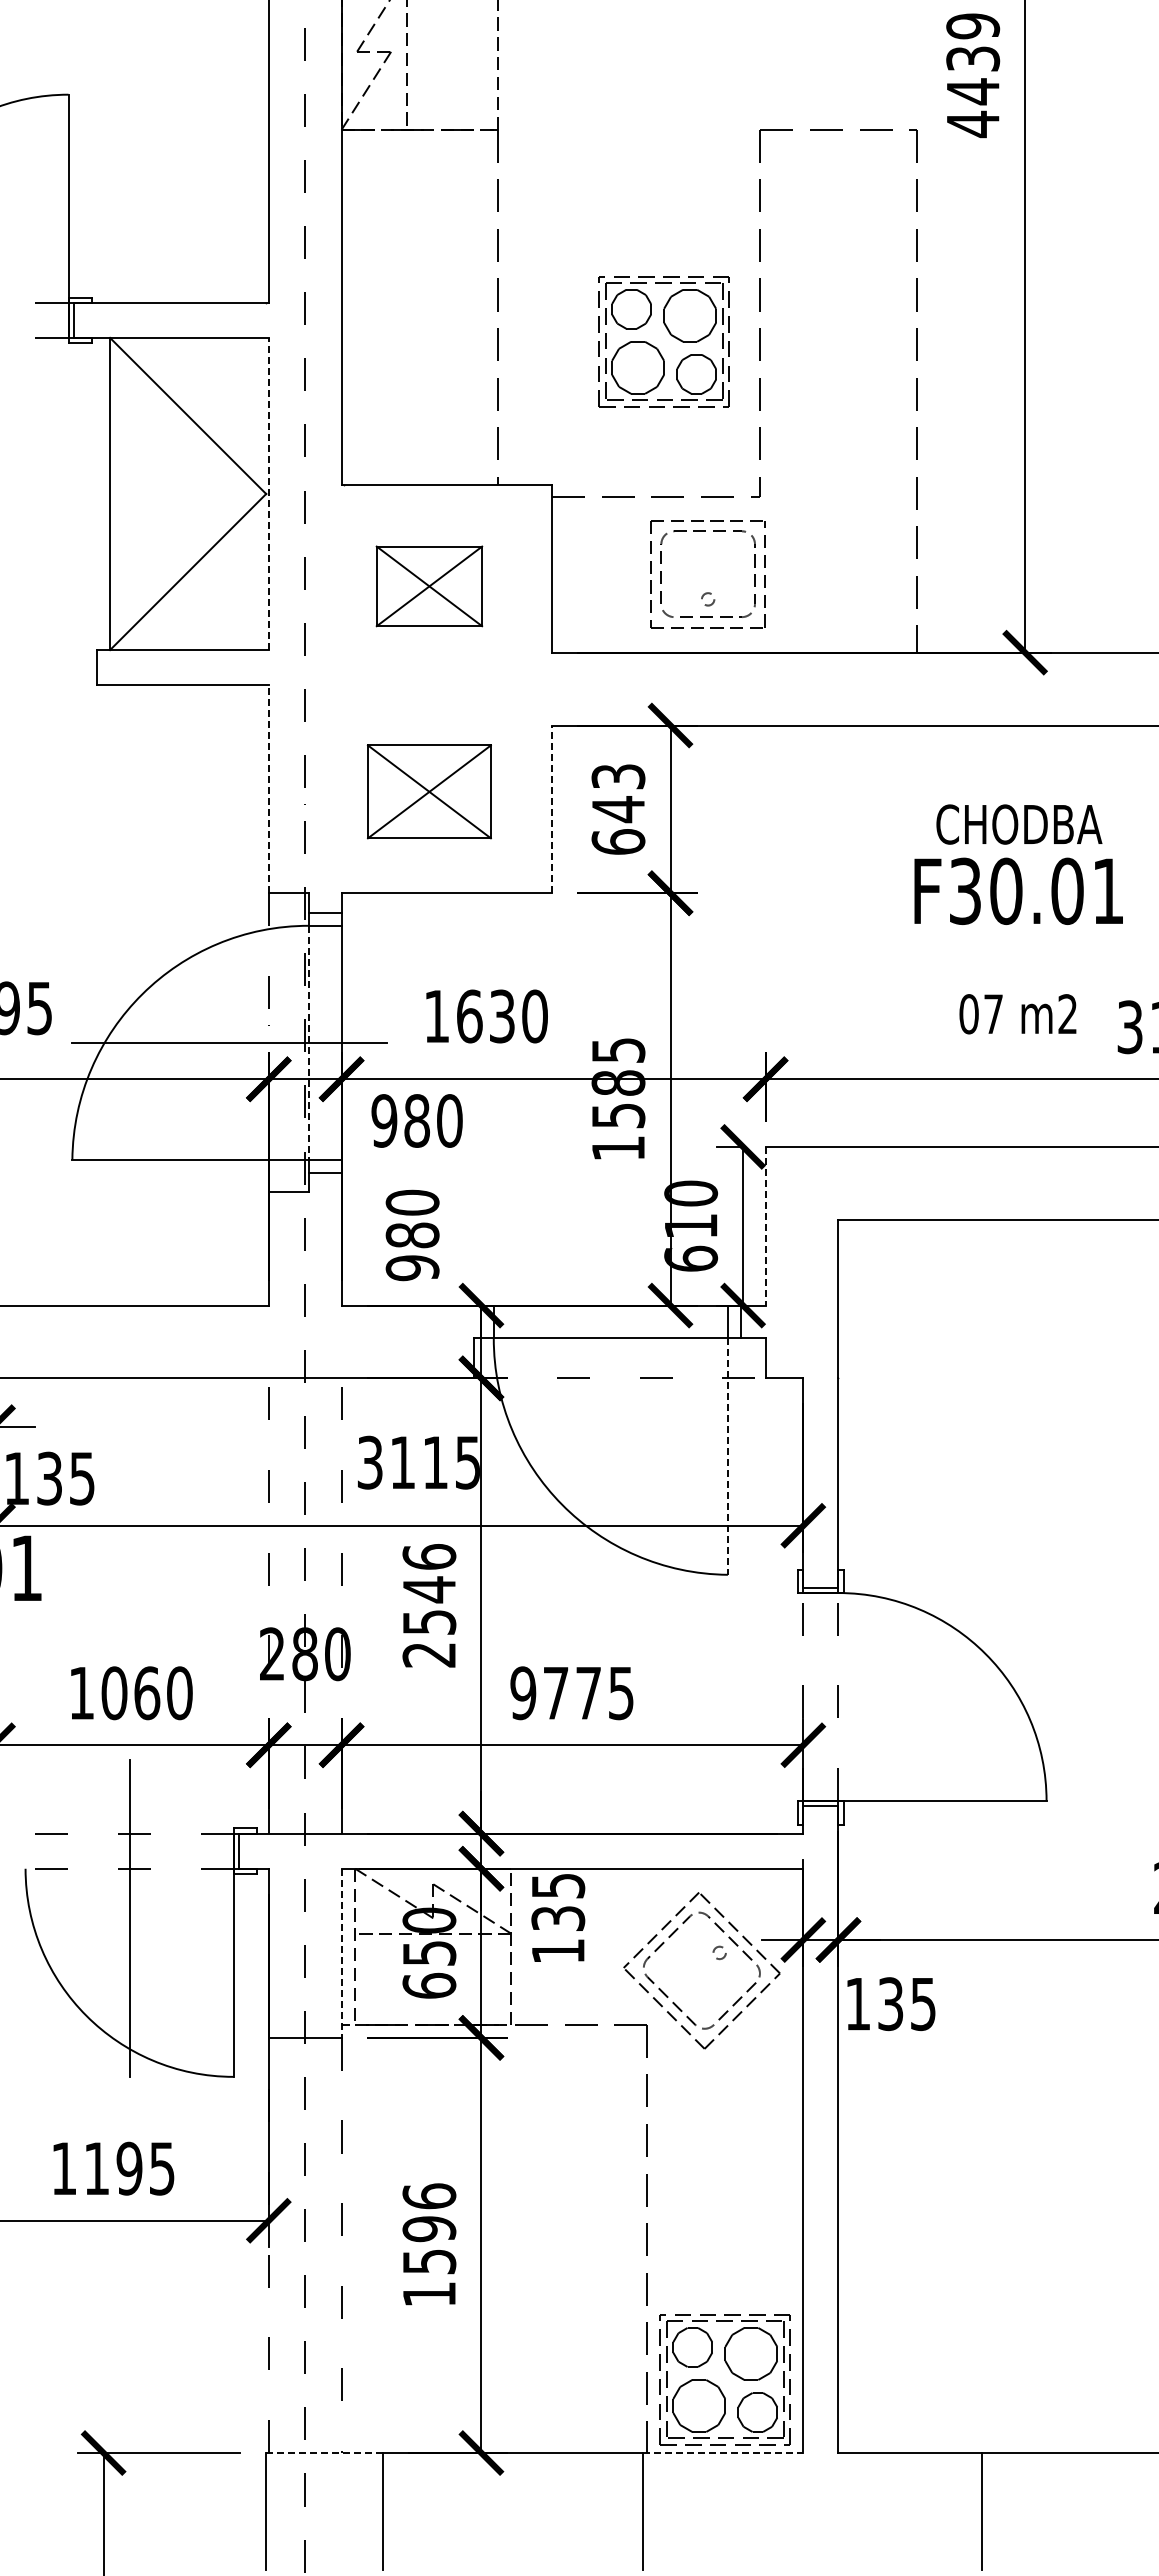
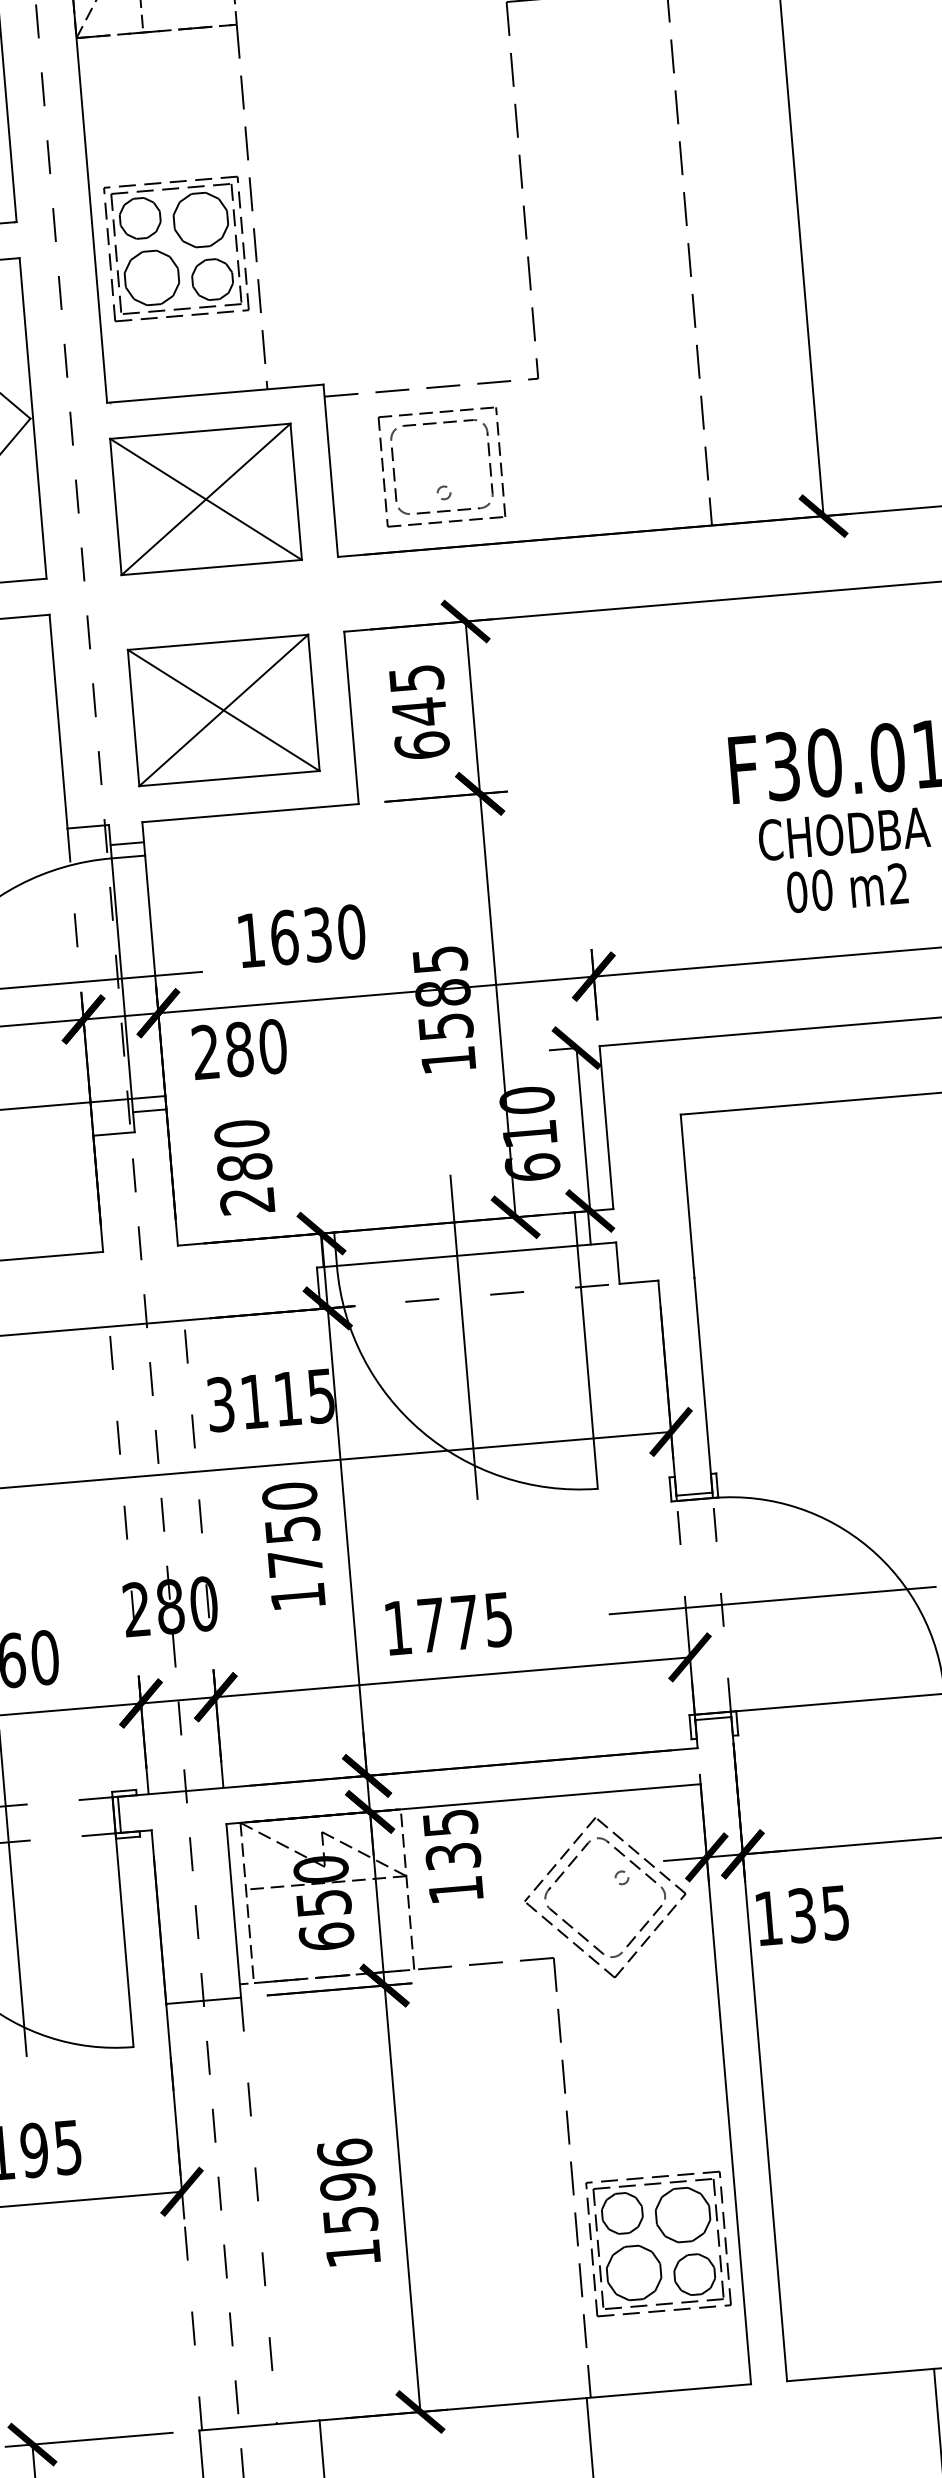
part: (657, 347) -> (170, 255), moved
line: (268, 493) -> (32, 417), dashed -> solid
part: (429, 586) -> (206, 499), size x1.67
part: (707, 592) -> (442, 485), moved
text: (617, 776) -> (415, 678), 643 -> 645
line: (268, 788) -> (58, 720), dashed -> solid
part: (429, 791) -> (223, 710), size x1.43
line: (552, 809) -> (351, 717), dashed -> solid
text: (1019, 824) -> (844, 833), moved
text: (993, 1014) -> (822, 890), 07 -> 00
line: (309, 1043) -> (122, 979), dashed -> solid
text: (384, 1120) -> (205, 1051), 980 -> 280
line: (765, 1226) -> (606, 1127), dashed -> solid
text: (412, 1268) -> (247, 1201), 980 -> 280
line: (610, 1417) -> (463, 1337), added
line: (727, 1456) -> (587, 1367), dashed -> solid
text: (429, 1605) -> (294, 1546), 2546 -> 1750
text: (523, 1693) -> (398, 1628), 9775 -> 1775
line: (887, 1697) -> (772, 1601), added
line: (341, 1953) -> (233, 1911), dashed -> solid
part: (718, 2385) -> (652, 2250), moved
line: (324, 2453) -> (259, 2426), dashed -> solid
line: (723, 2453) -> (669, 2391), dashed -> solid

